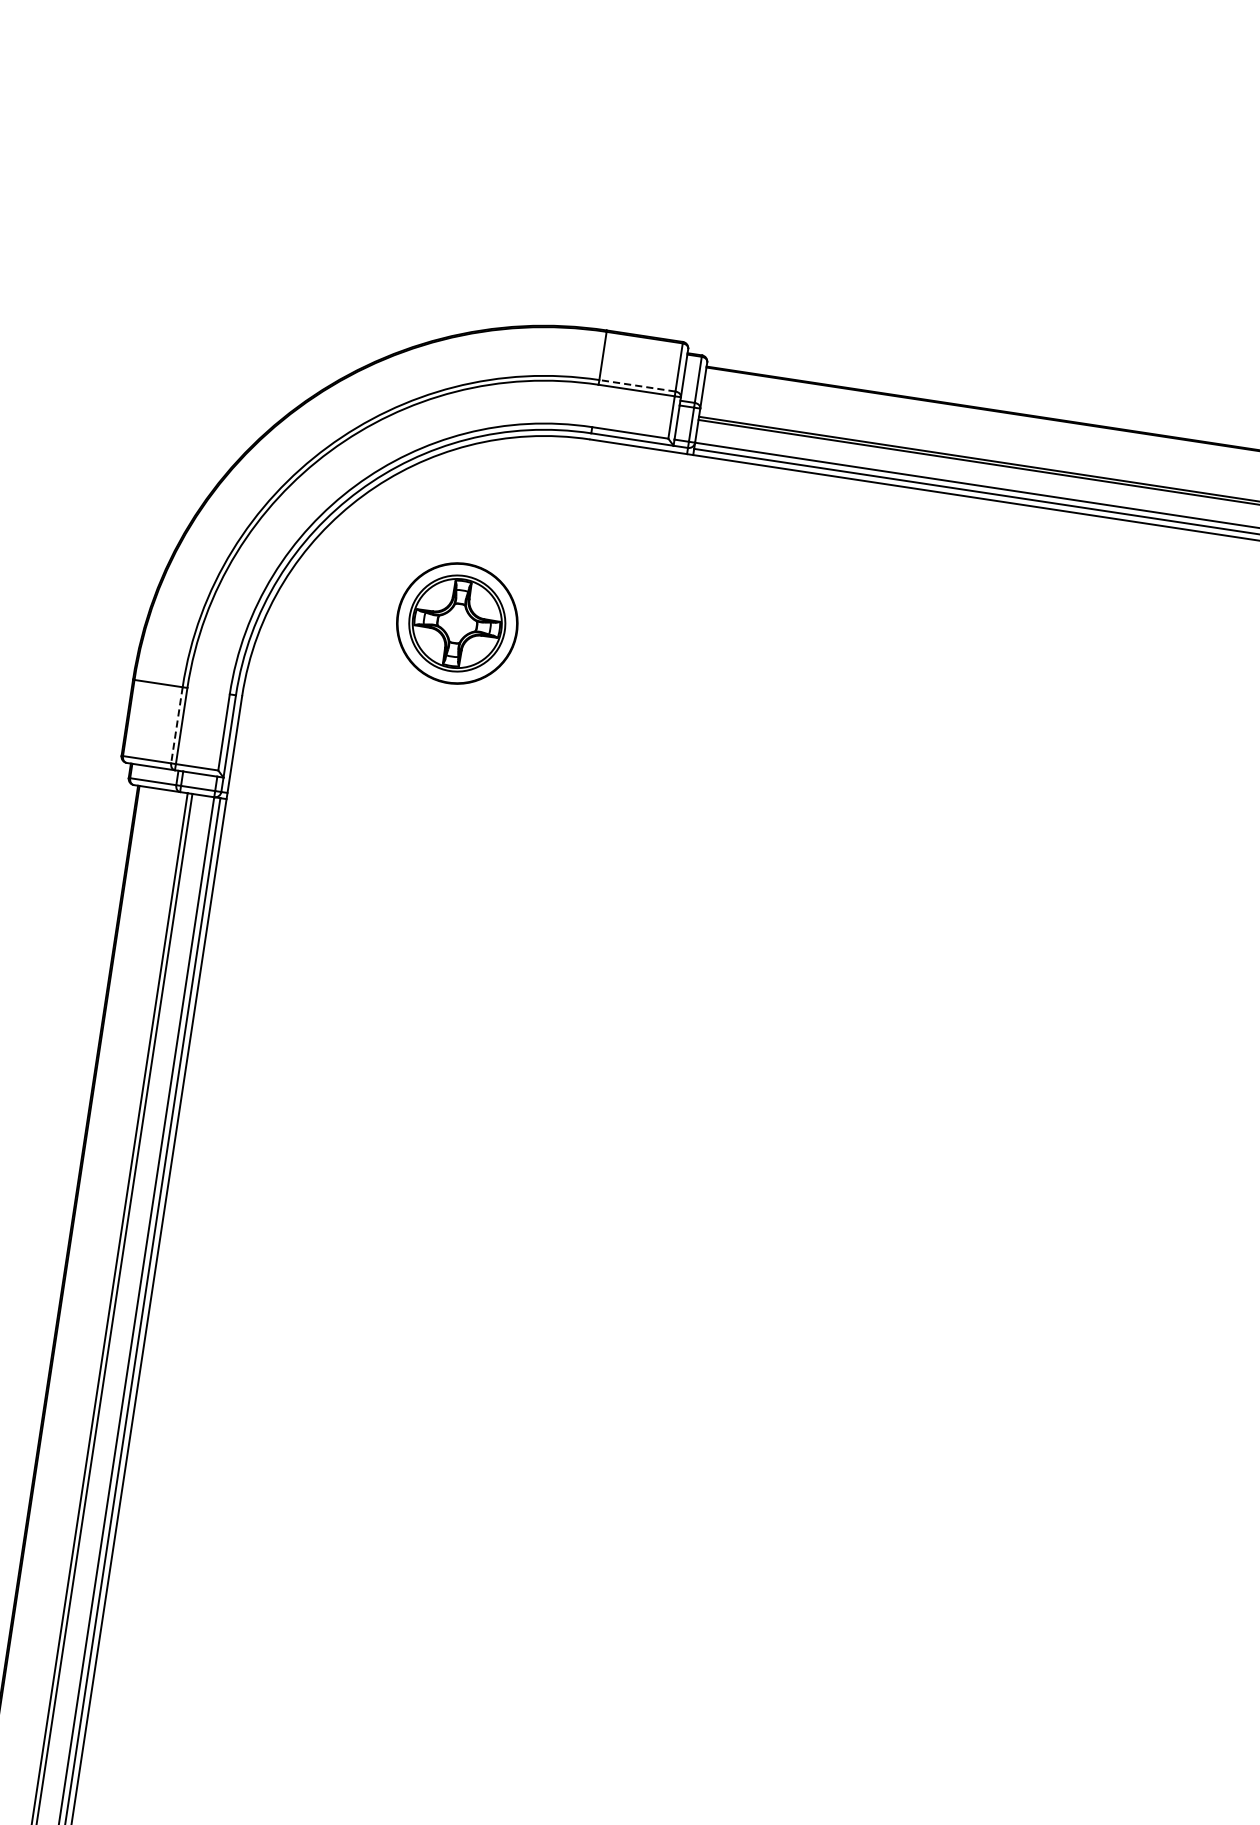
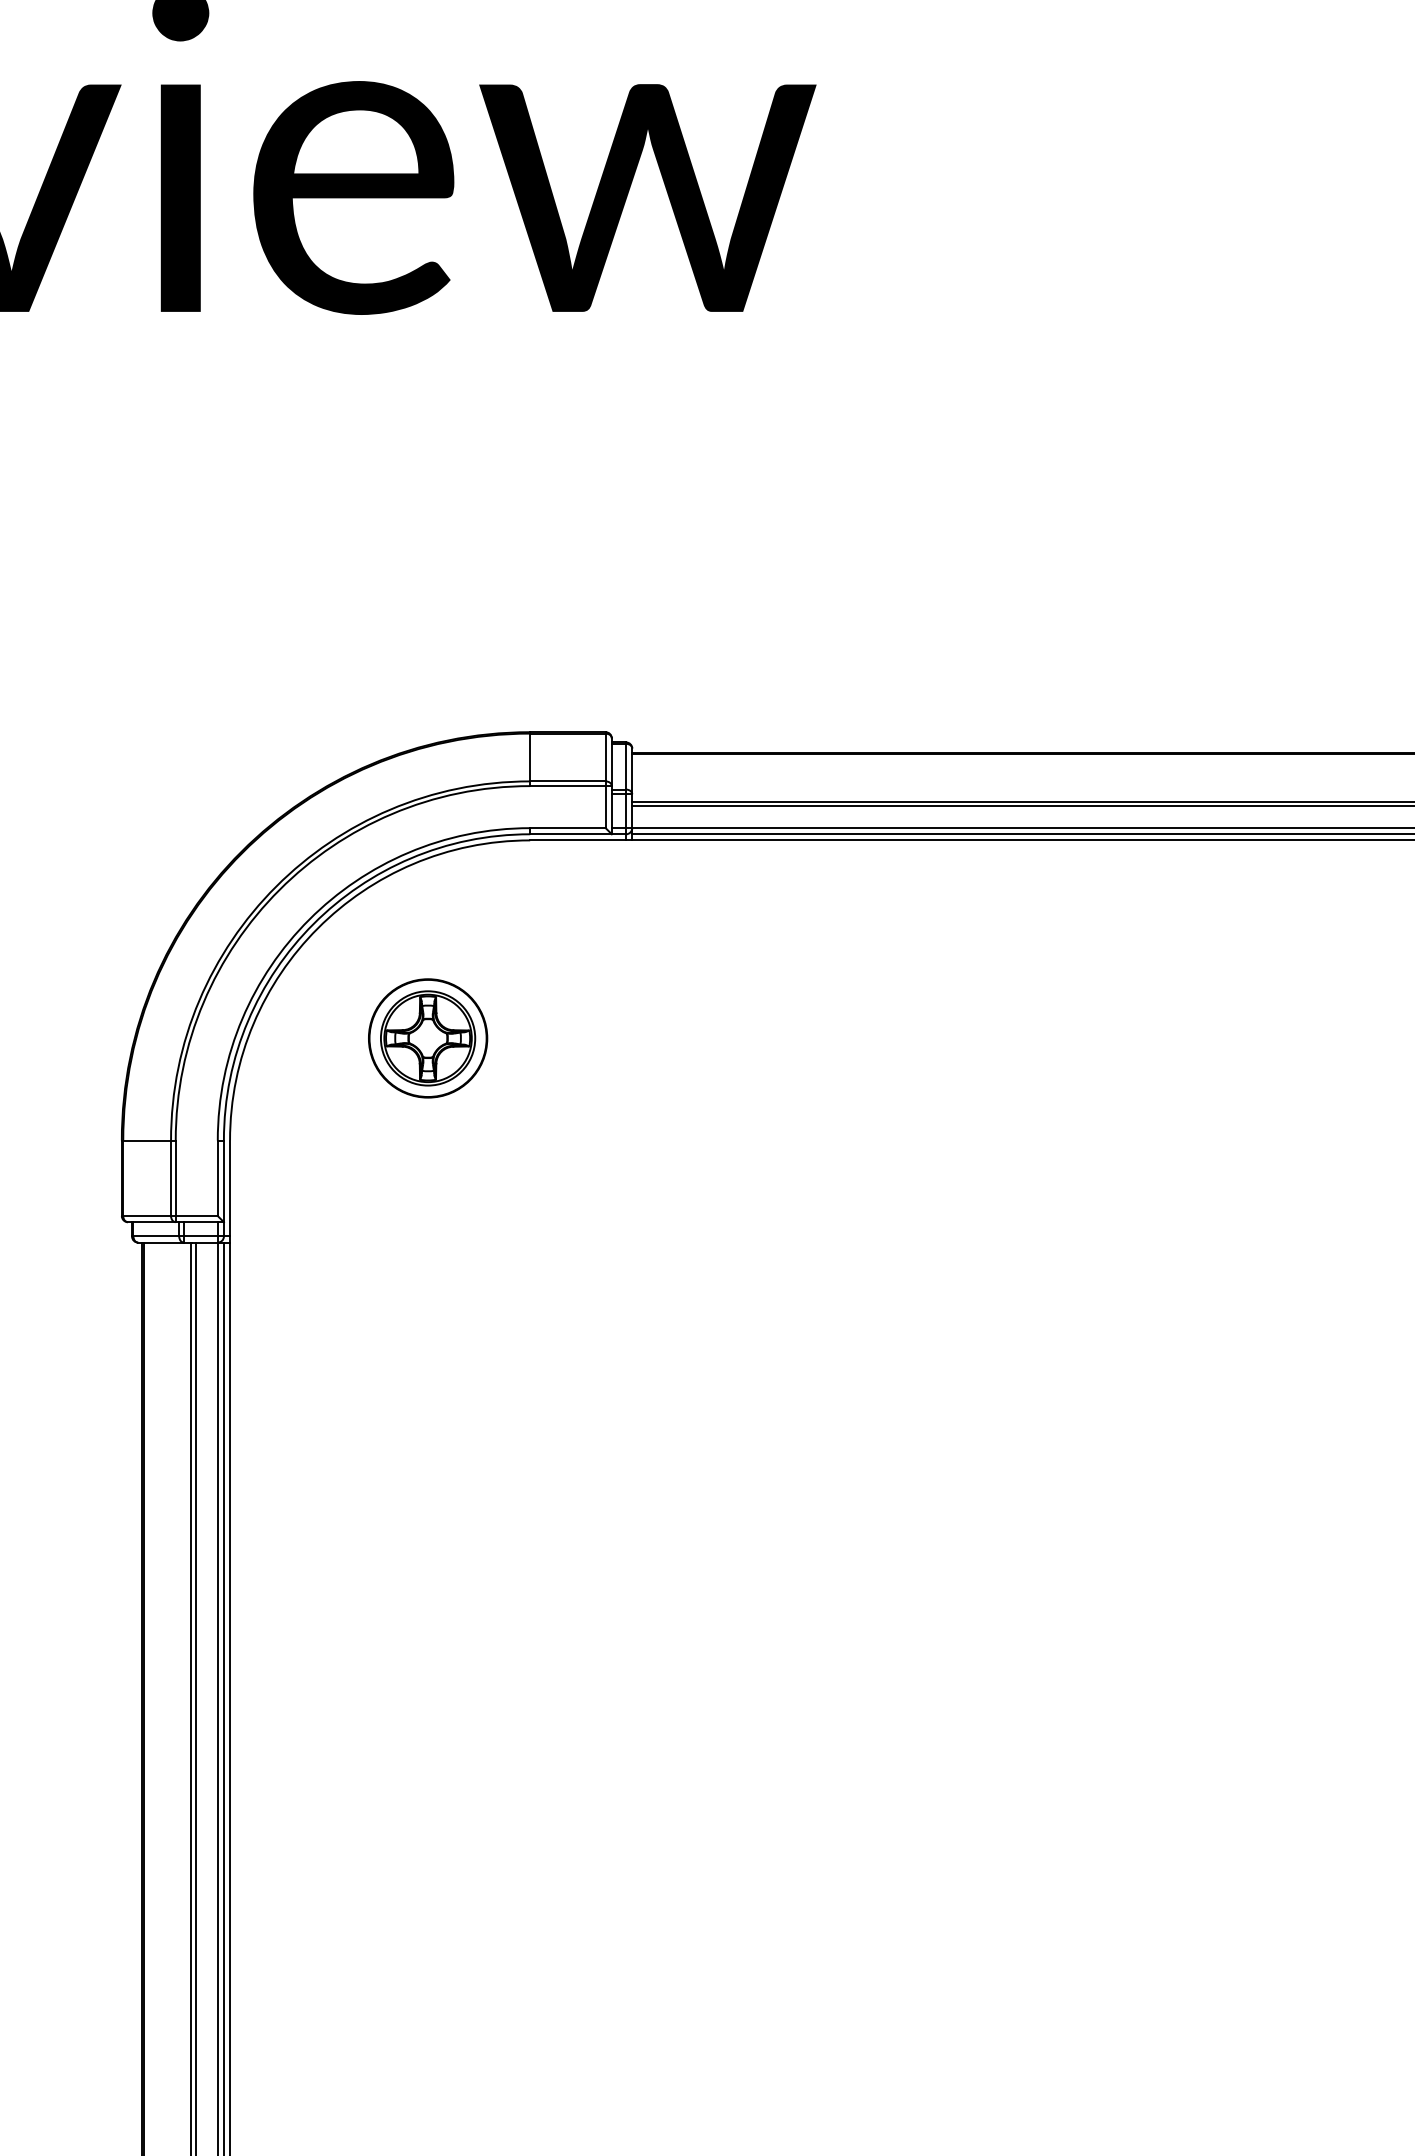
line: (636, 385) -> (567, 781), dashed -> solid
line: (177, 725) -> (171, 1178), dashed -> solid

